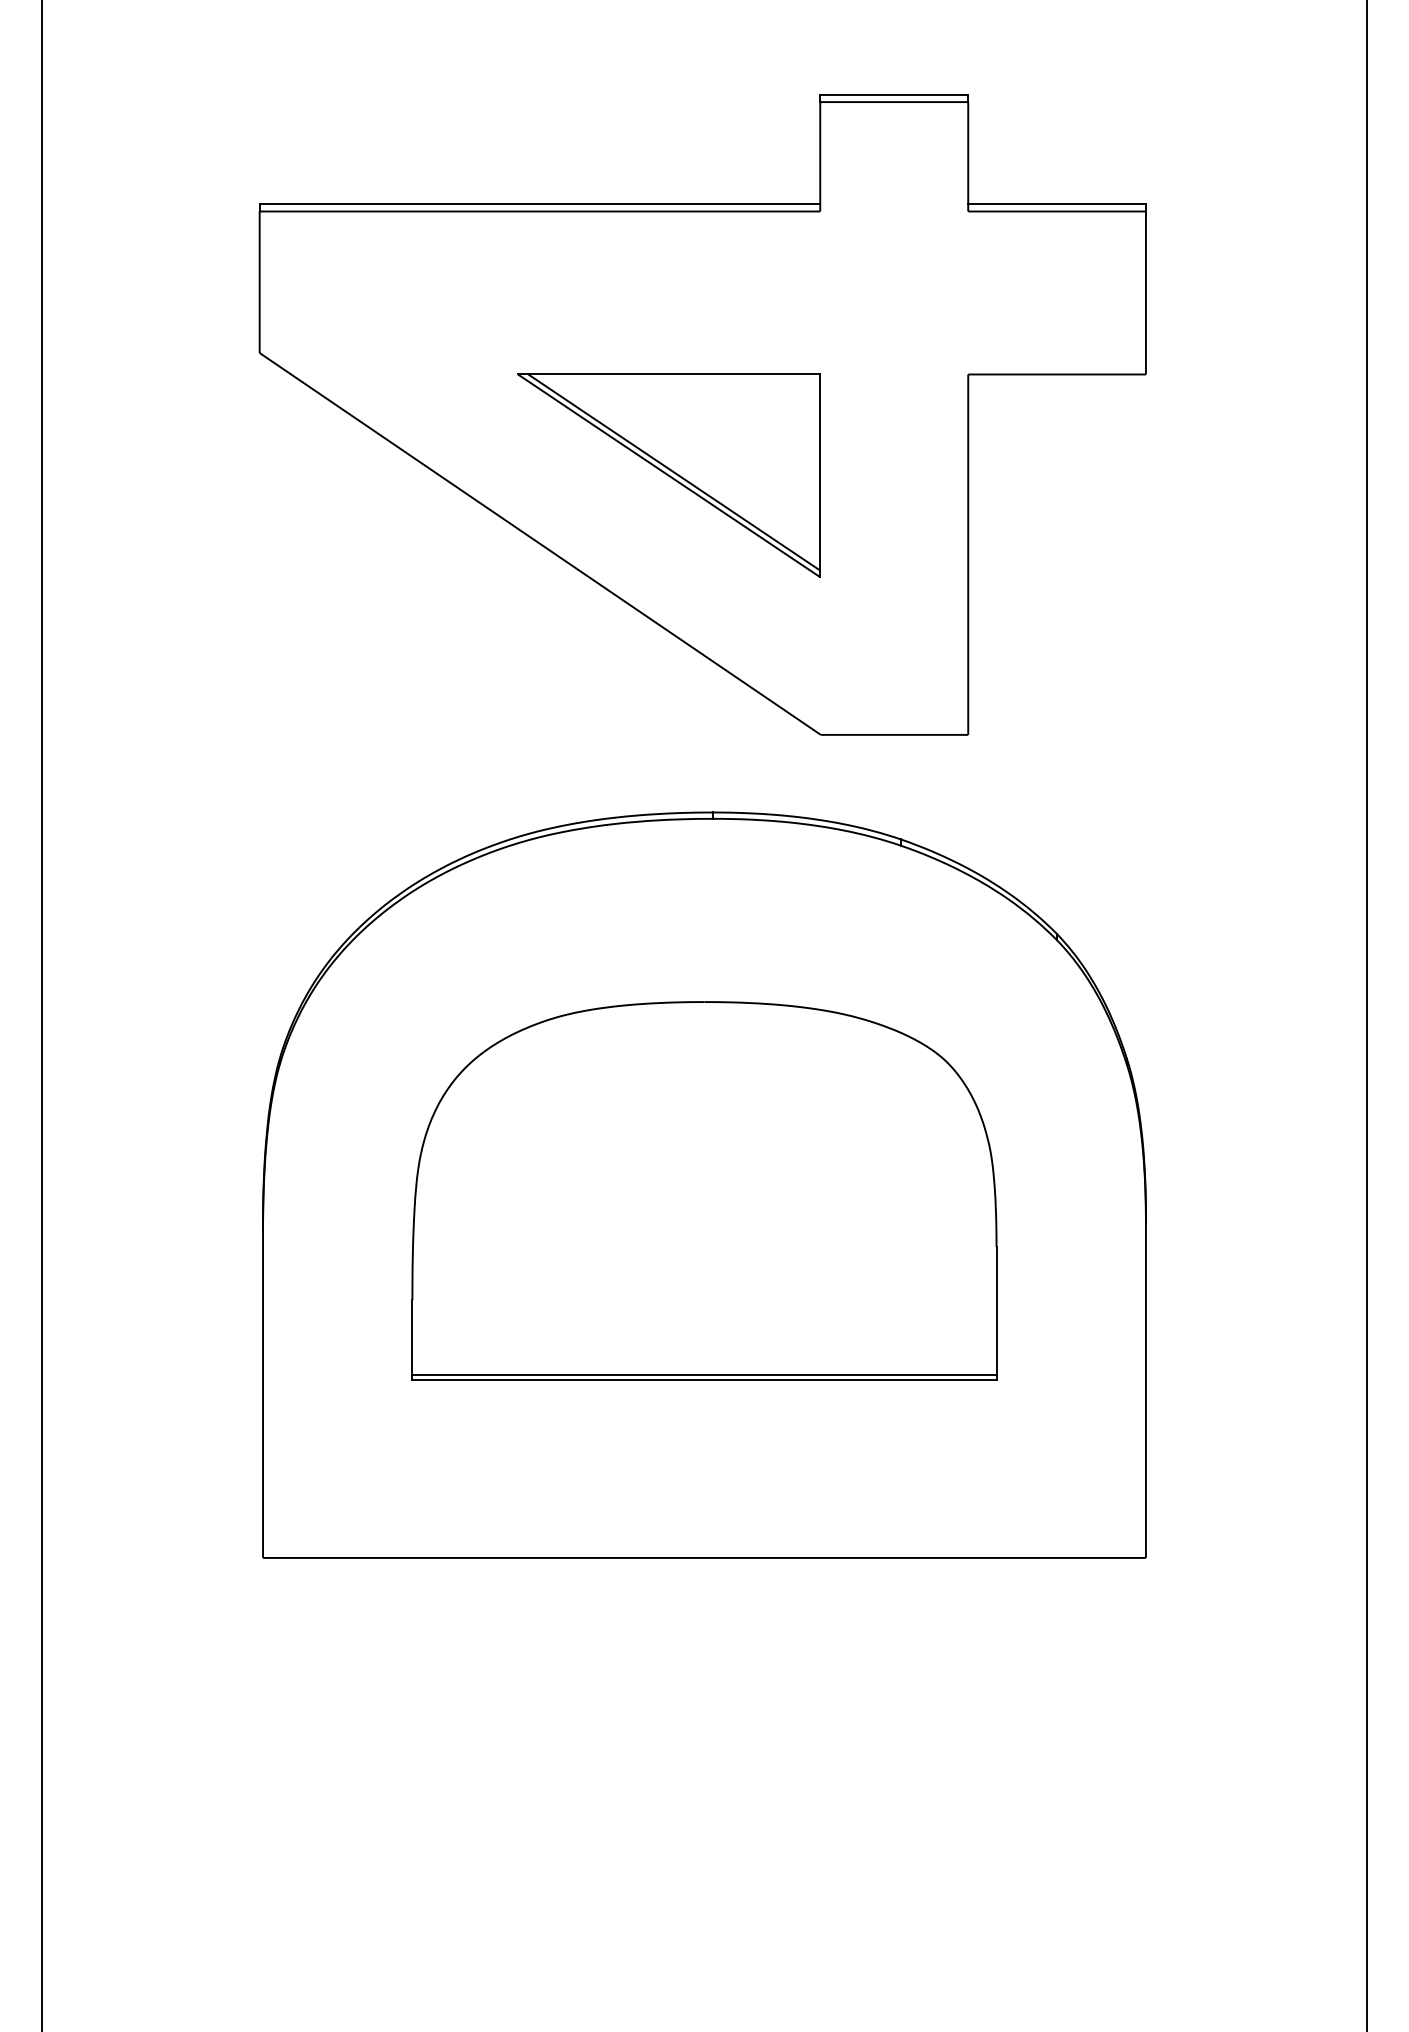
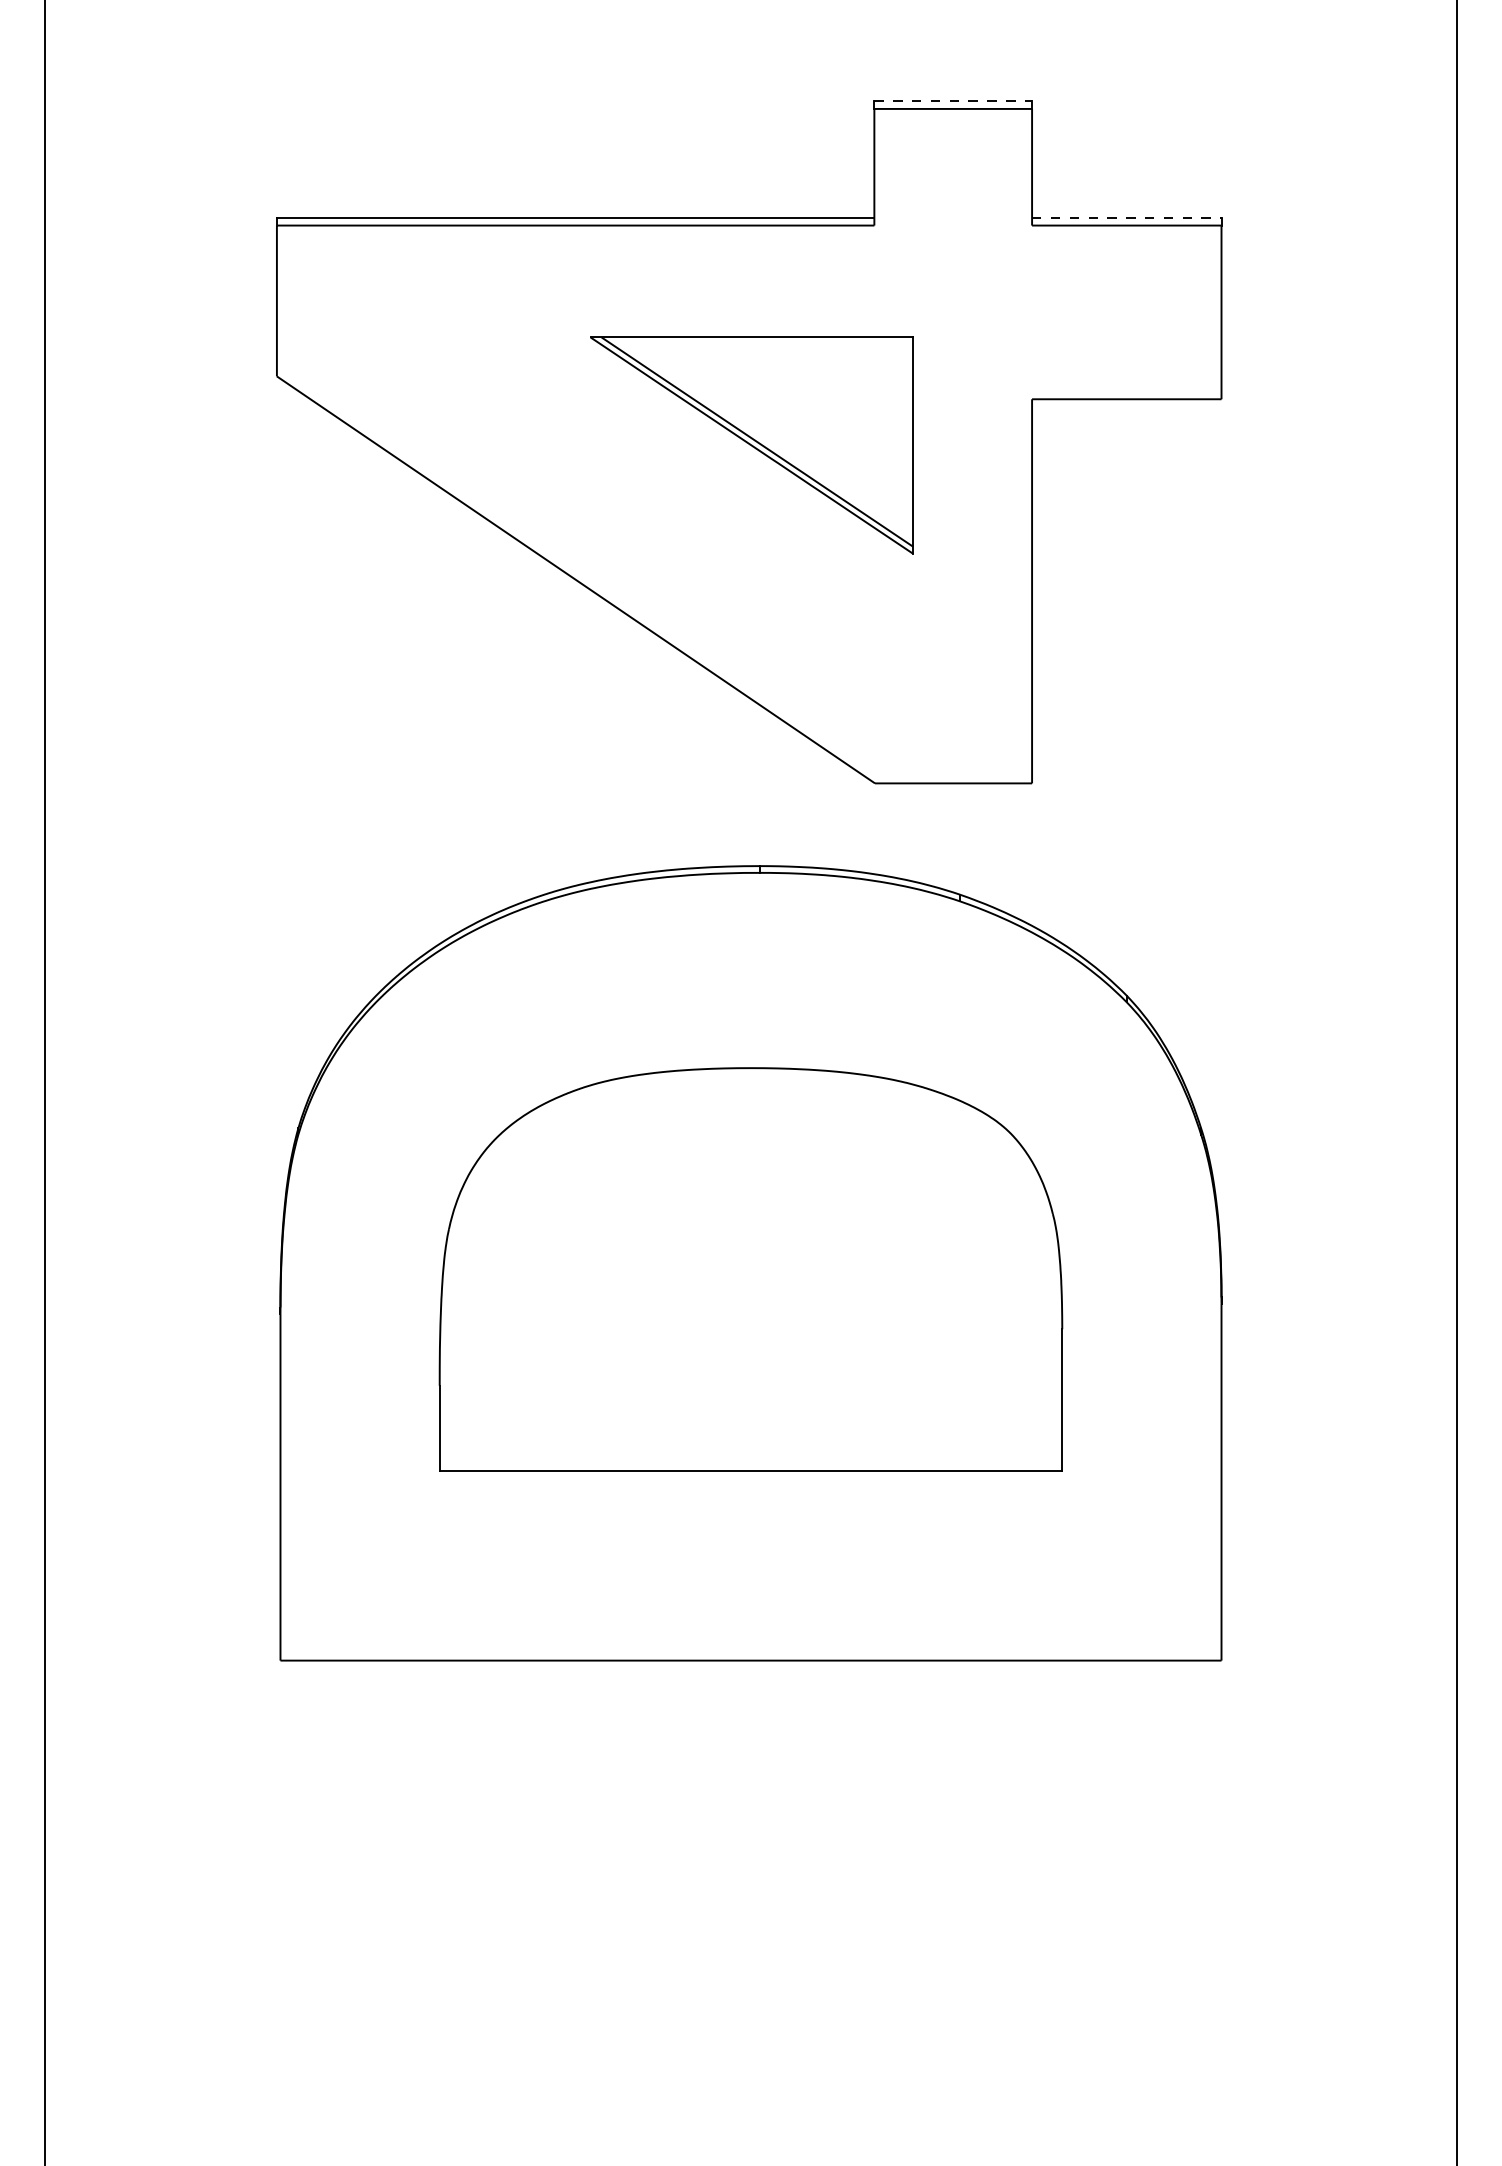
line: (894, 94) -> (953, 100), solid -> dashed
line: (1057, 204) -> (1127, 218), solid -> dashed
part: (668, 475) -> (751, 445), moved
line: (704, 1374) -> (751, 1465), removed

